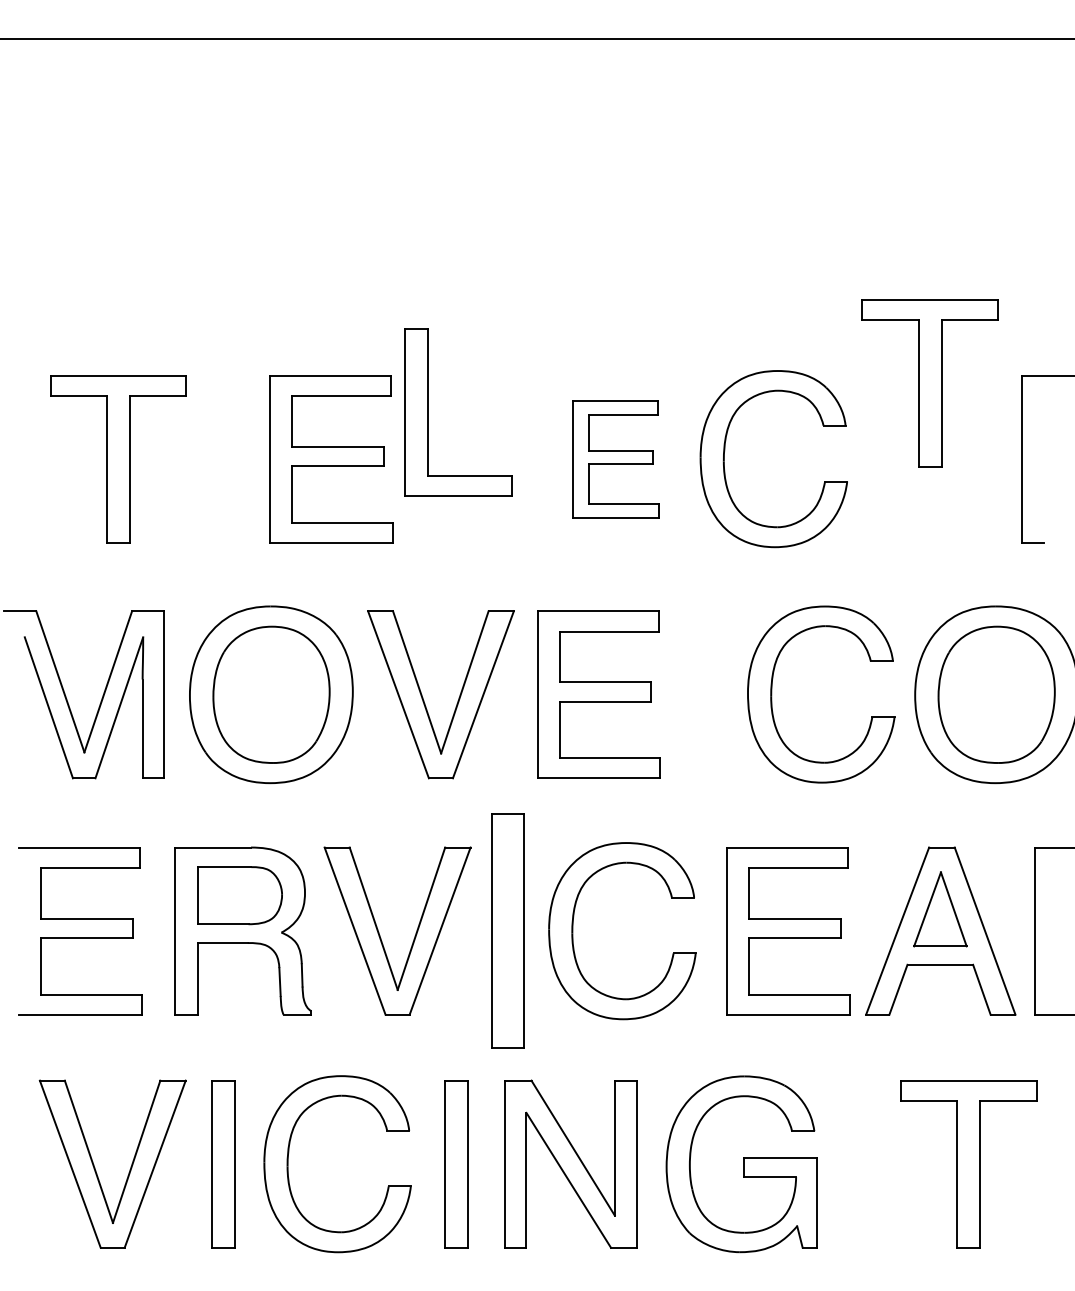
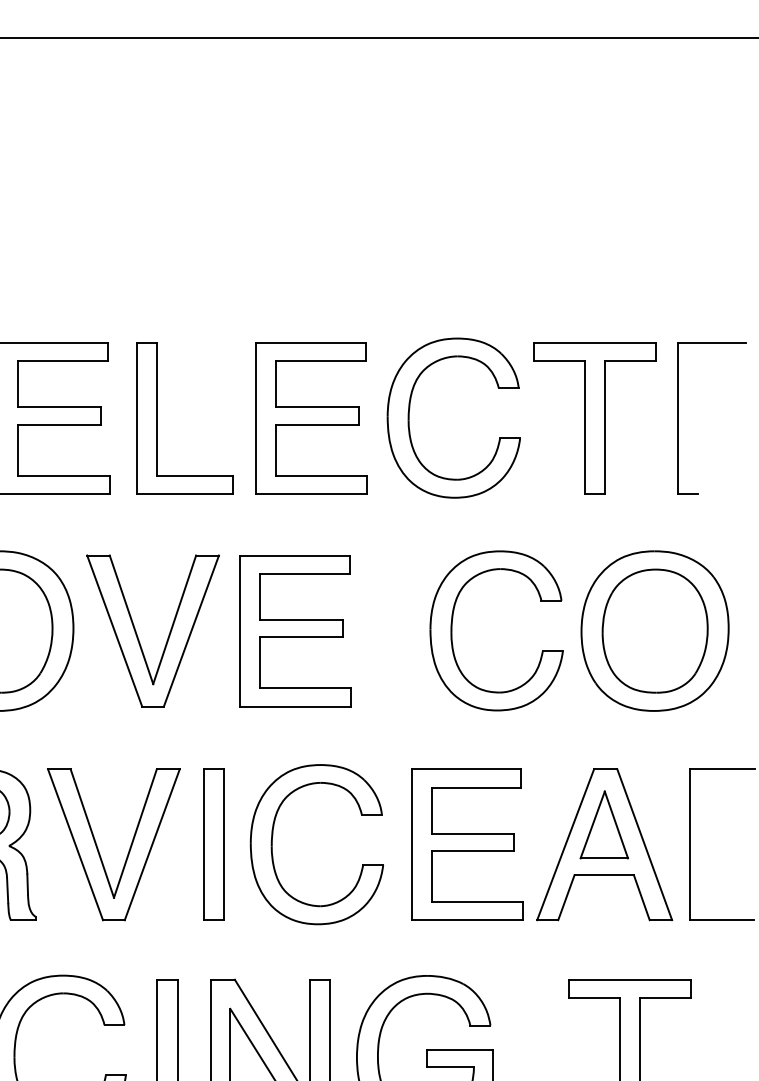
part: (929, 383) -> (594, 418), moved
part: (428, 412) -> (158, 418), moved
part: (616, 459) -> (311, 418), size x1.43
part: (508, 931) -> (214, 844), size x0.71

